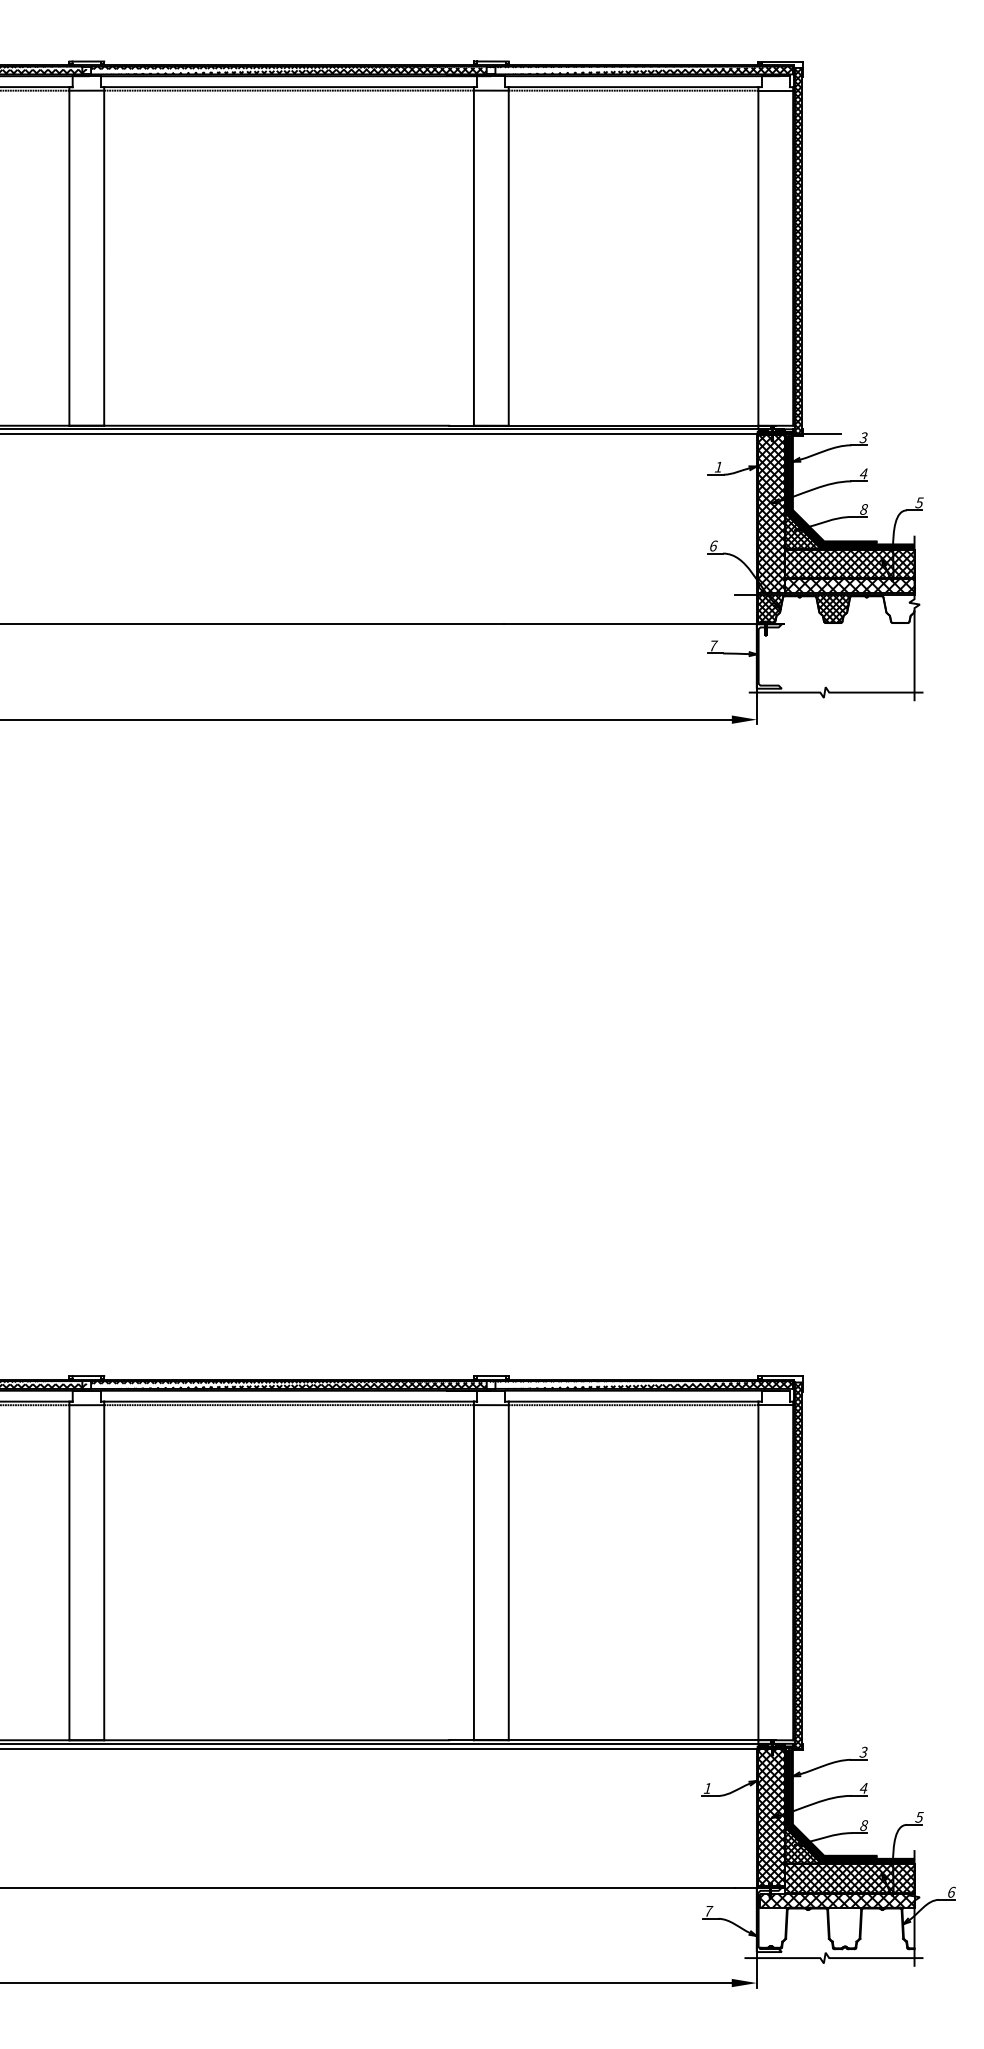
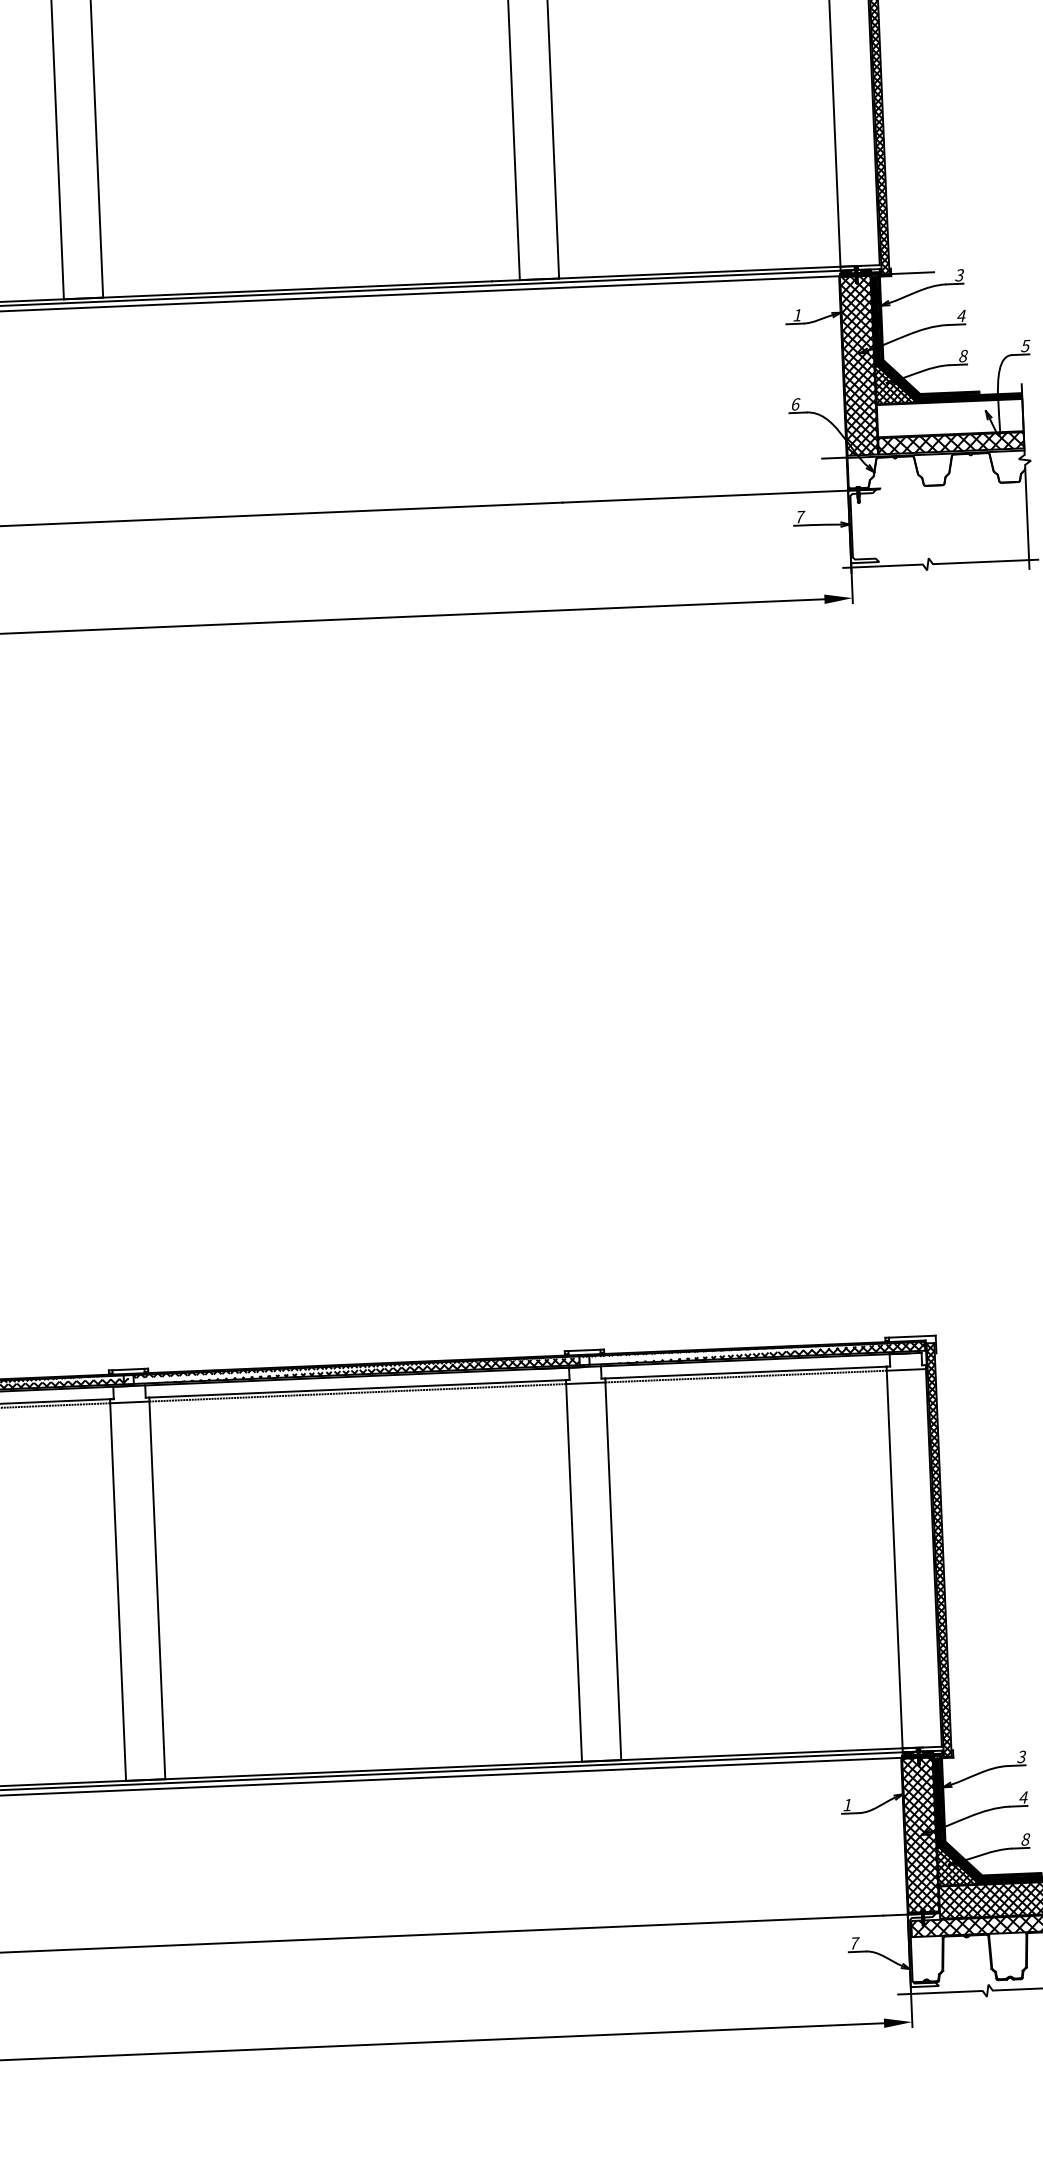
hatch: (849, 563) -> (949, 417), removed
hatch: (803, 609) -> (900, 471), removed

